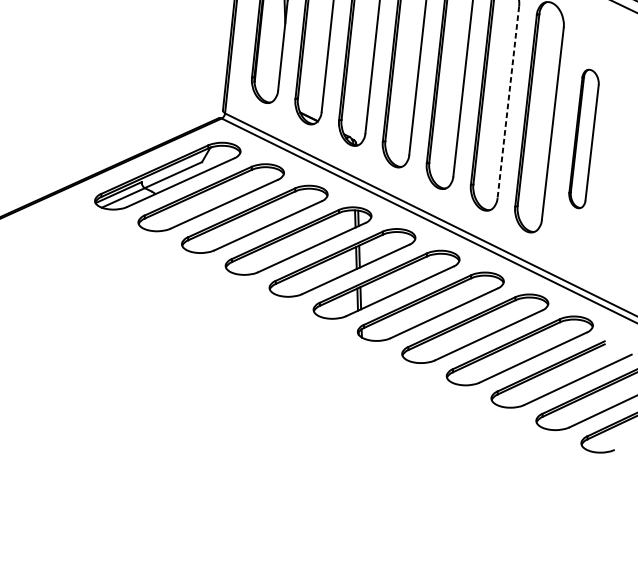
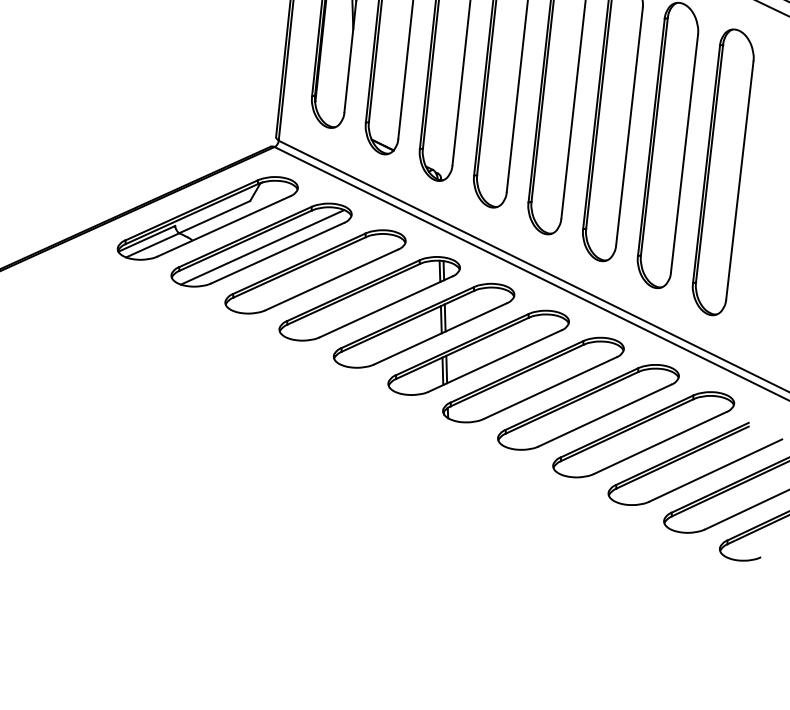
line: (508, 102) -> (629, 127), dashed -> solid
part: (583, 139) -> (722, 172), size x1.67
line: (211, 199) -> (262, 247), added

